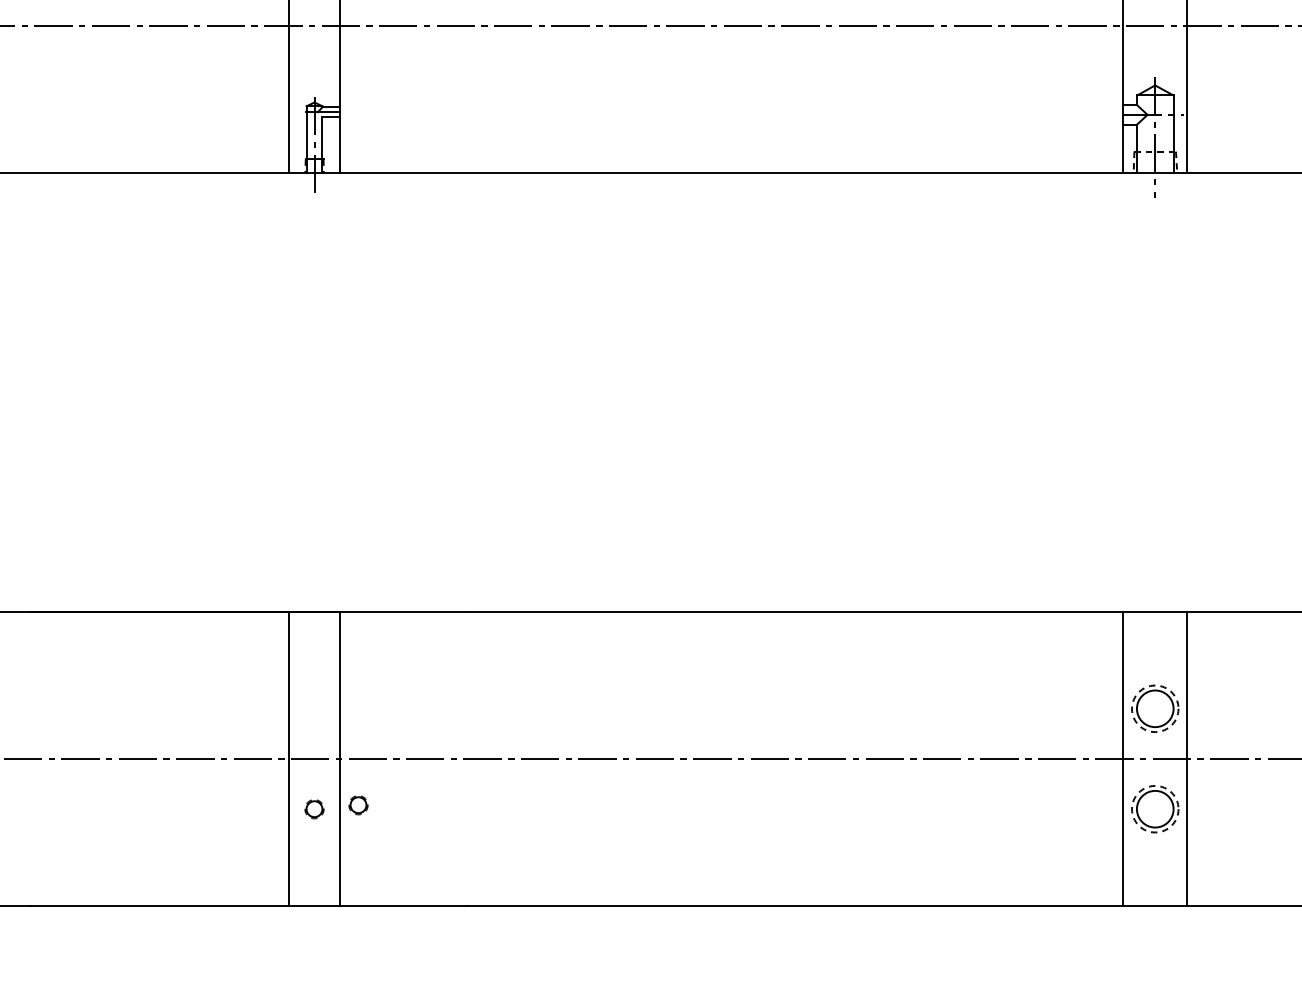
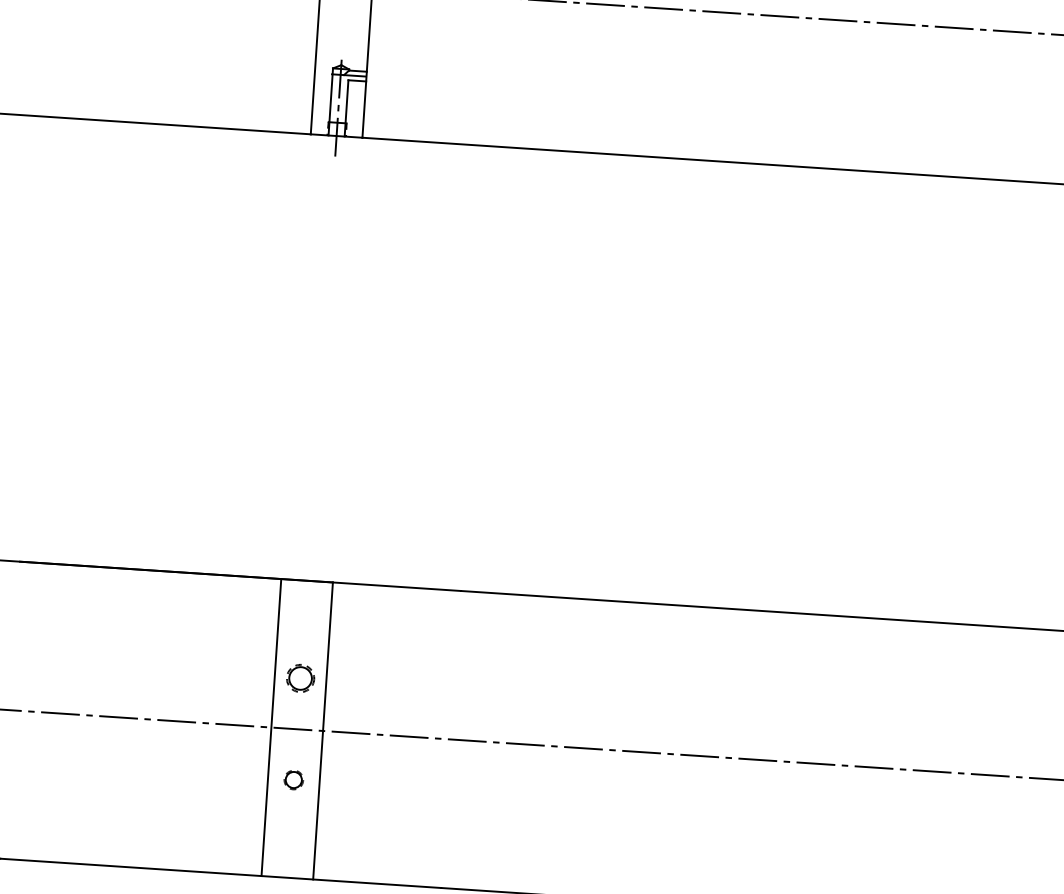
part: (314, 708) -> (300, 678), added
circle: (358, 805) -> (338, 779), removed

